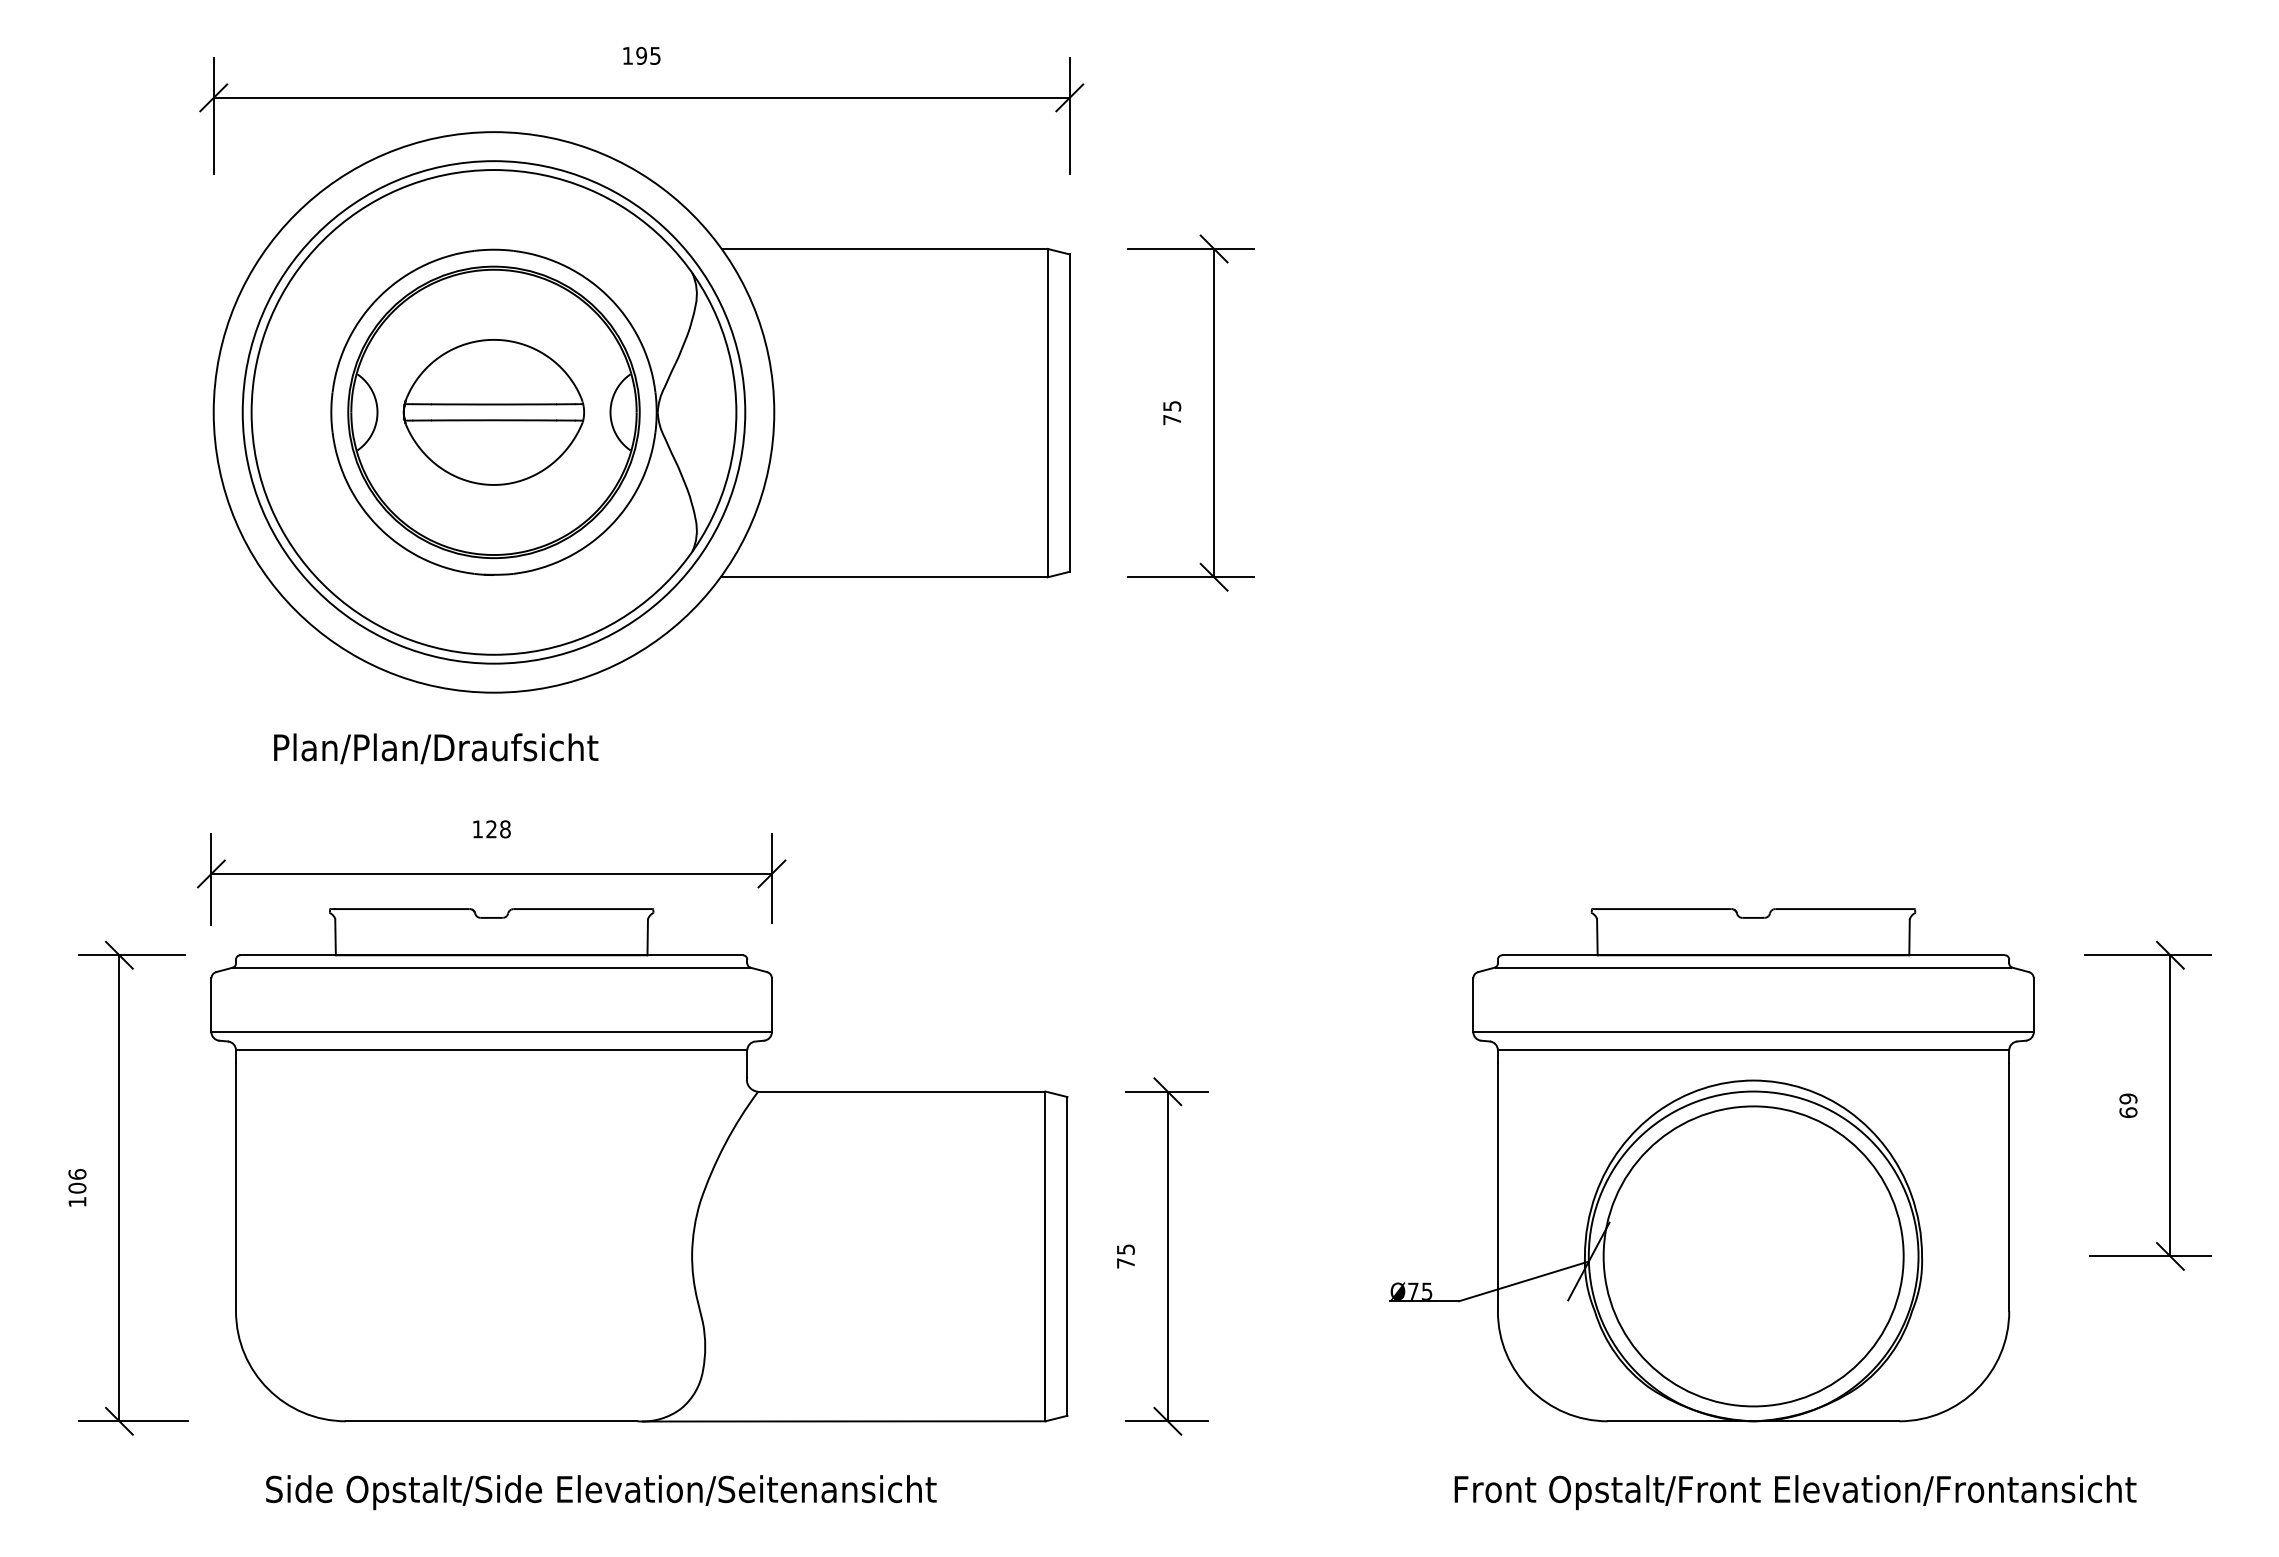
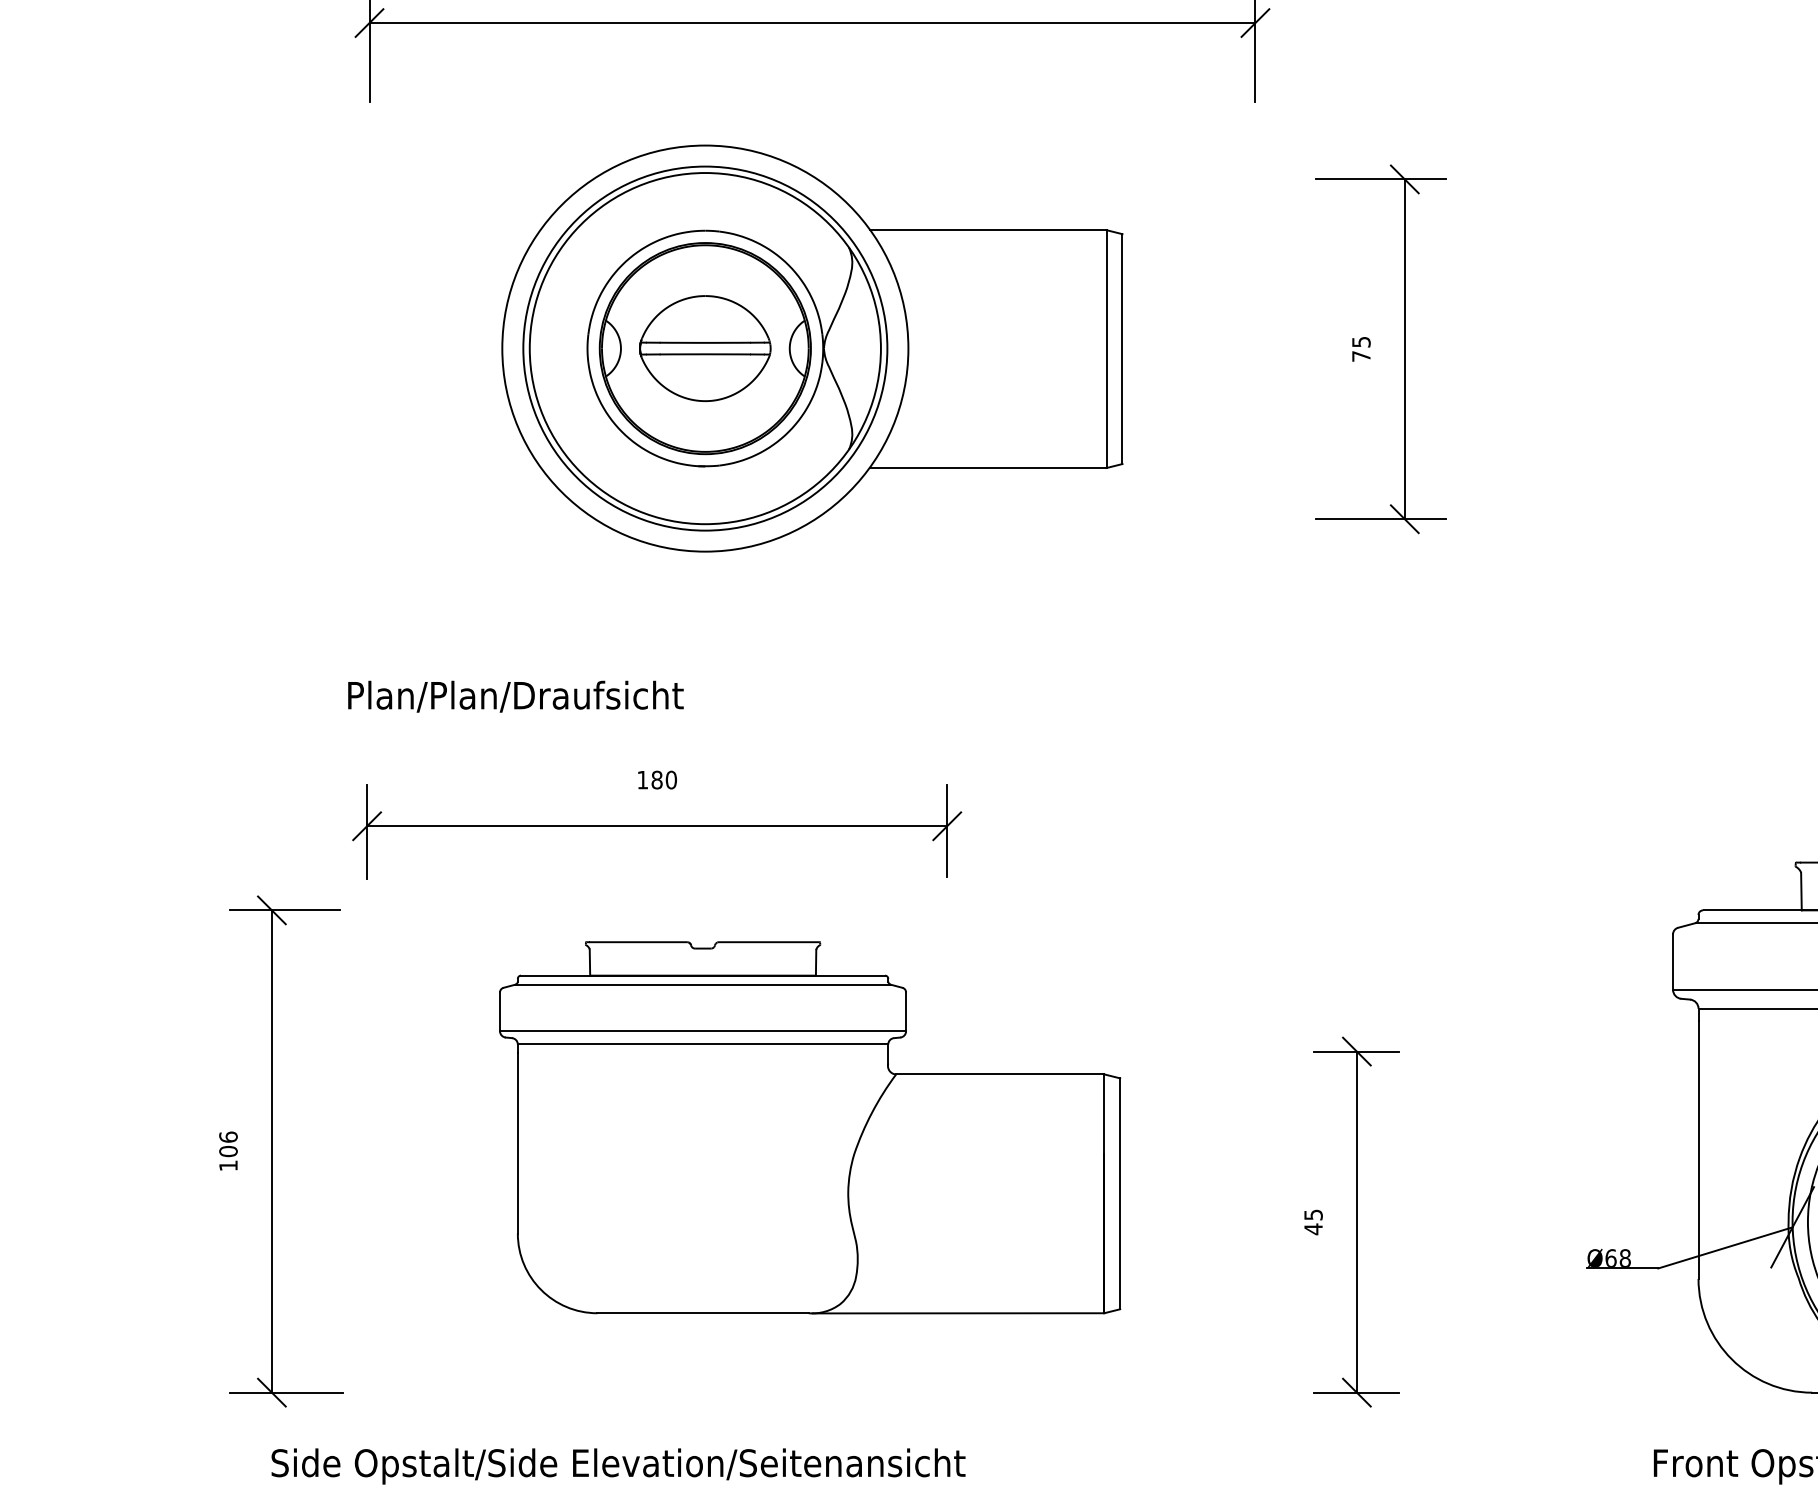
part: (641, 412) -> (812, 348), size x0.7
text: (436, 748) -> (516, 696), moved
text: (498, 829) -> (664, 780), 128 -> 180
part: (639, 1165) -> (810, 1127), size x0.7
text: (1125, 1263) -> (1313, 1229), 75 -> 45
text: (1420, 1290) -> (1618, 1257), Ø75 -> Ø68
text: (601, 1492) -> (618, 1466), moved

